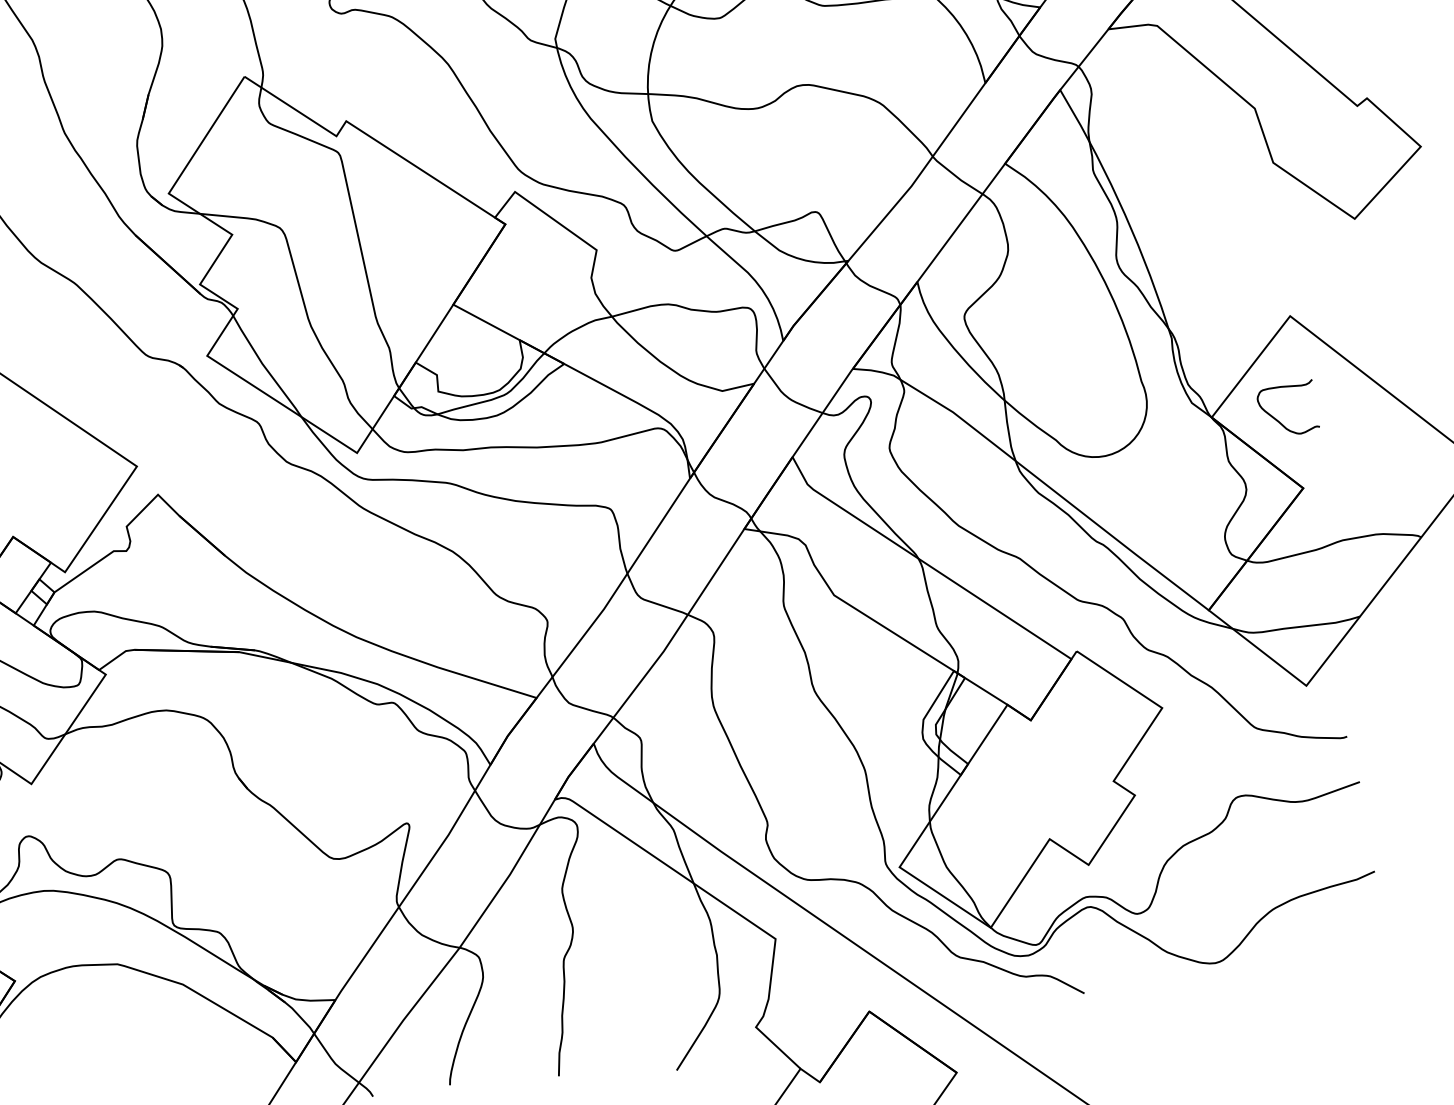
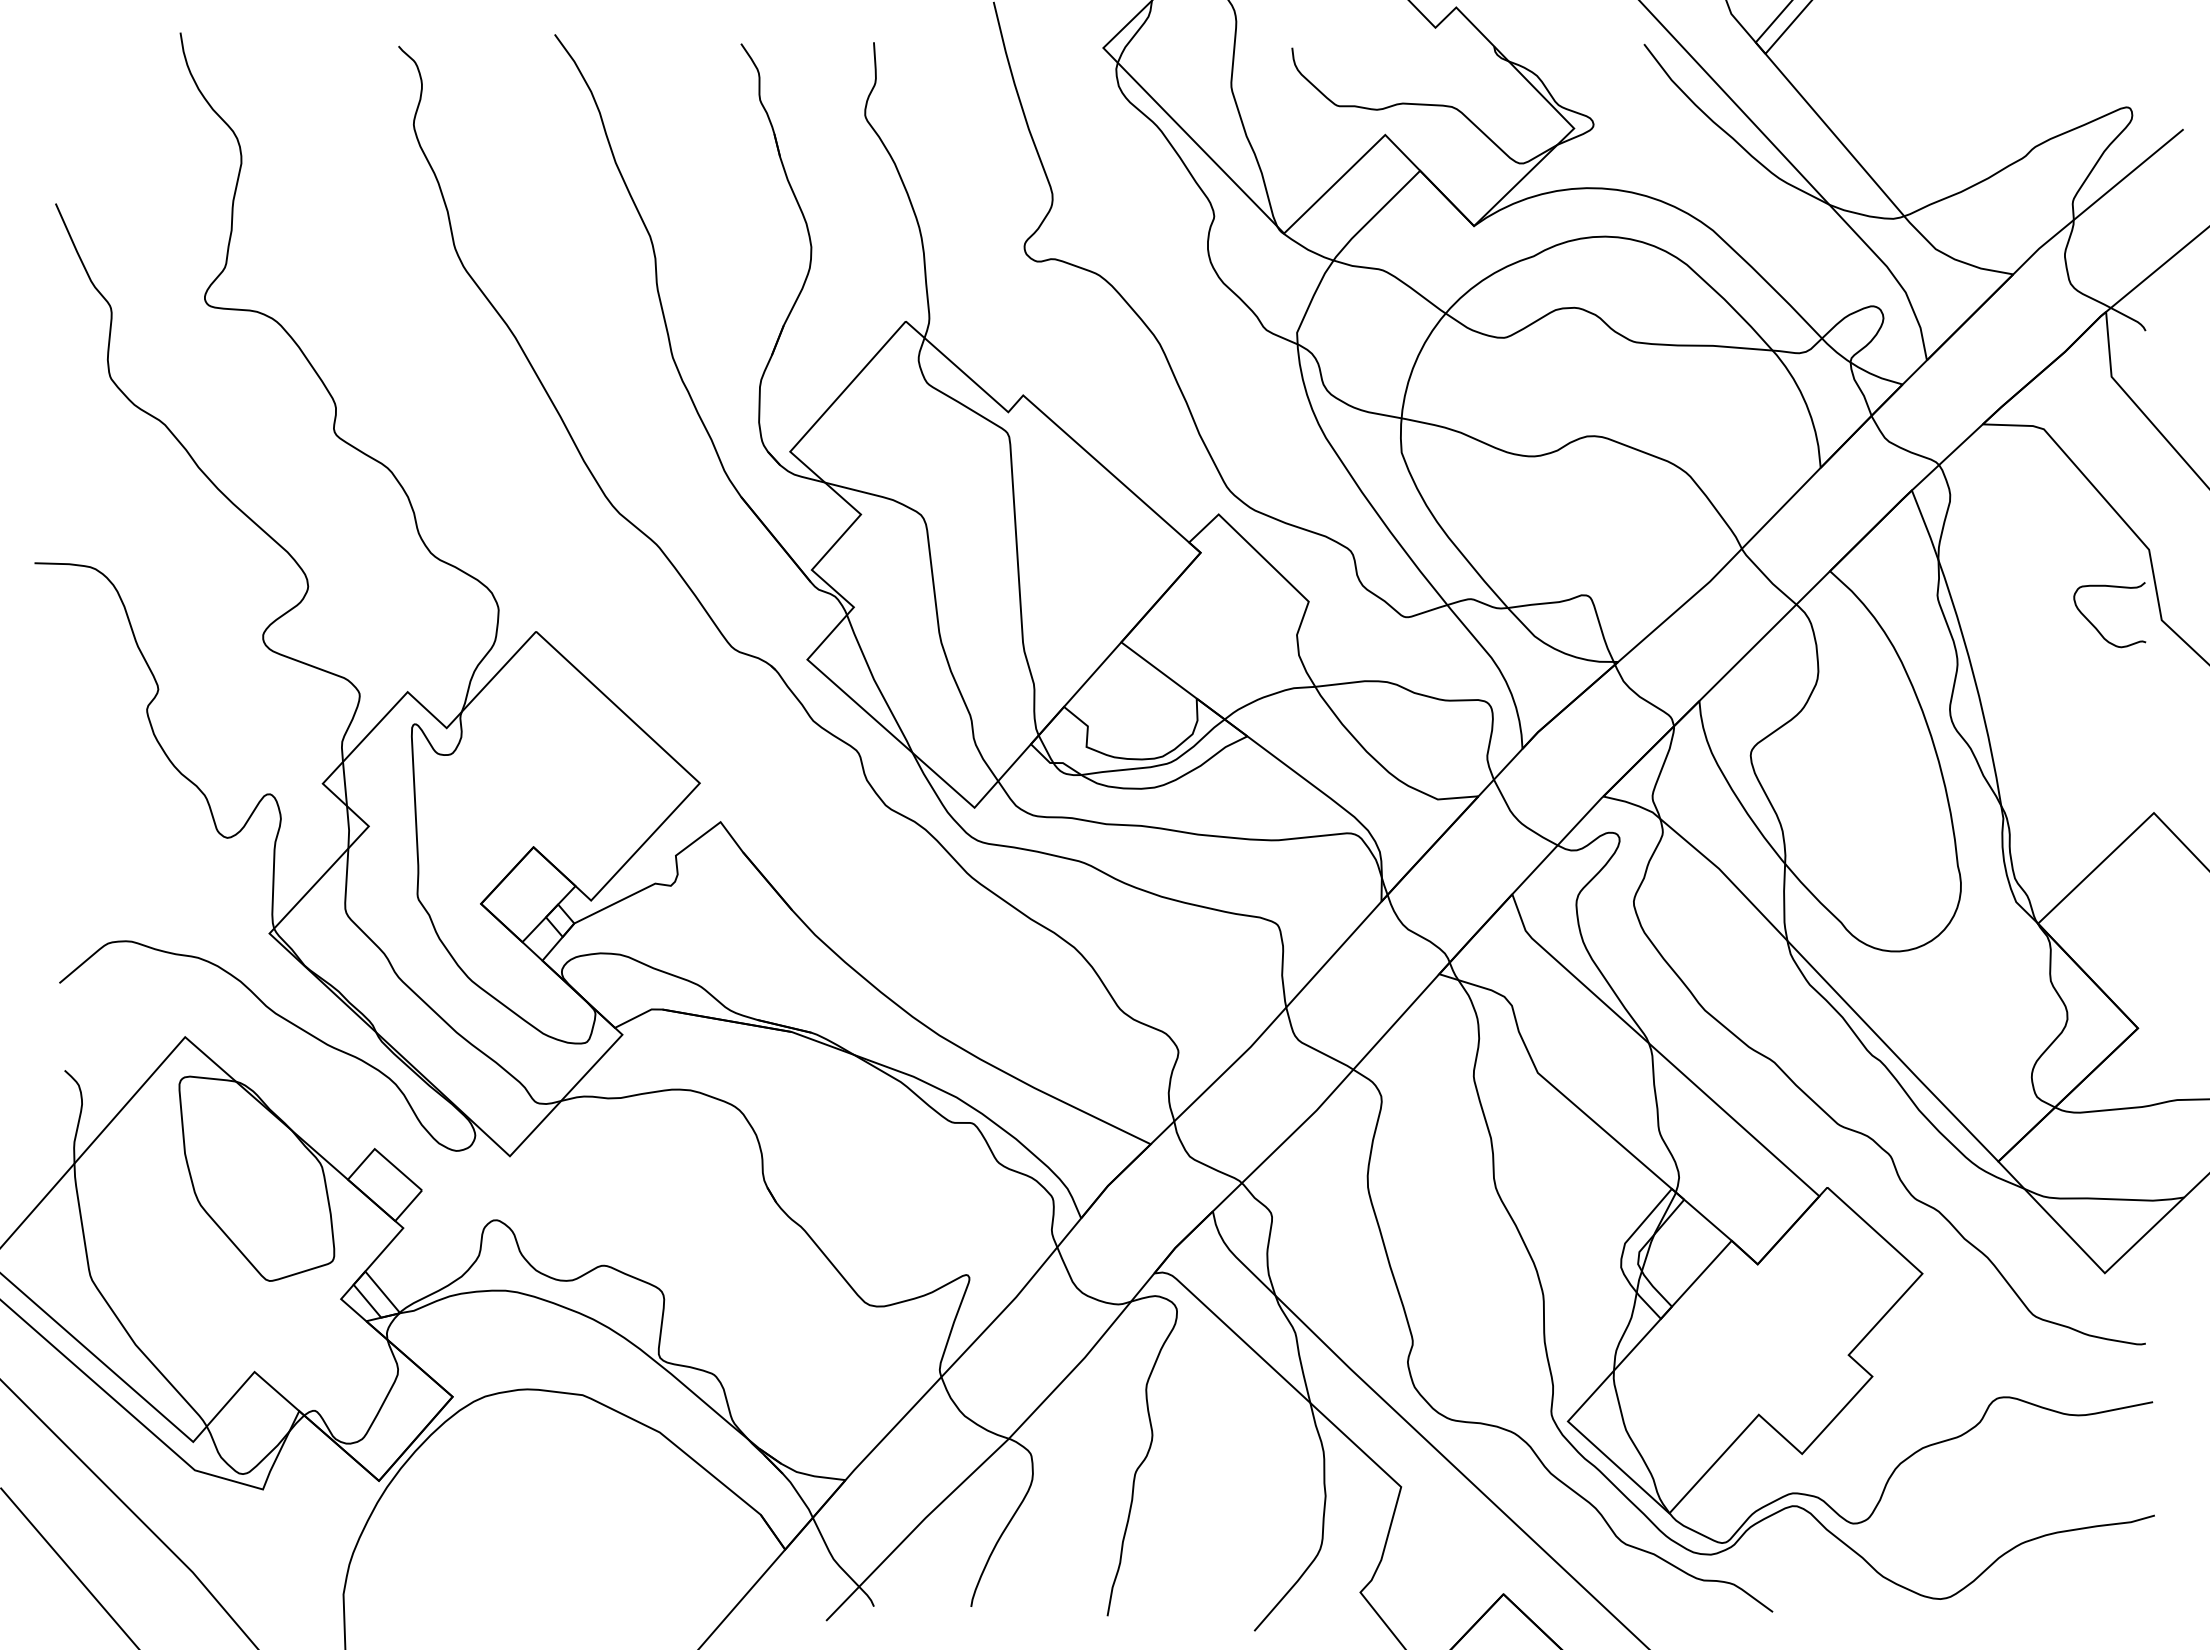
curve: (1278, 420) -> (2096, 627), moved

